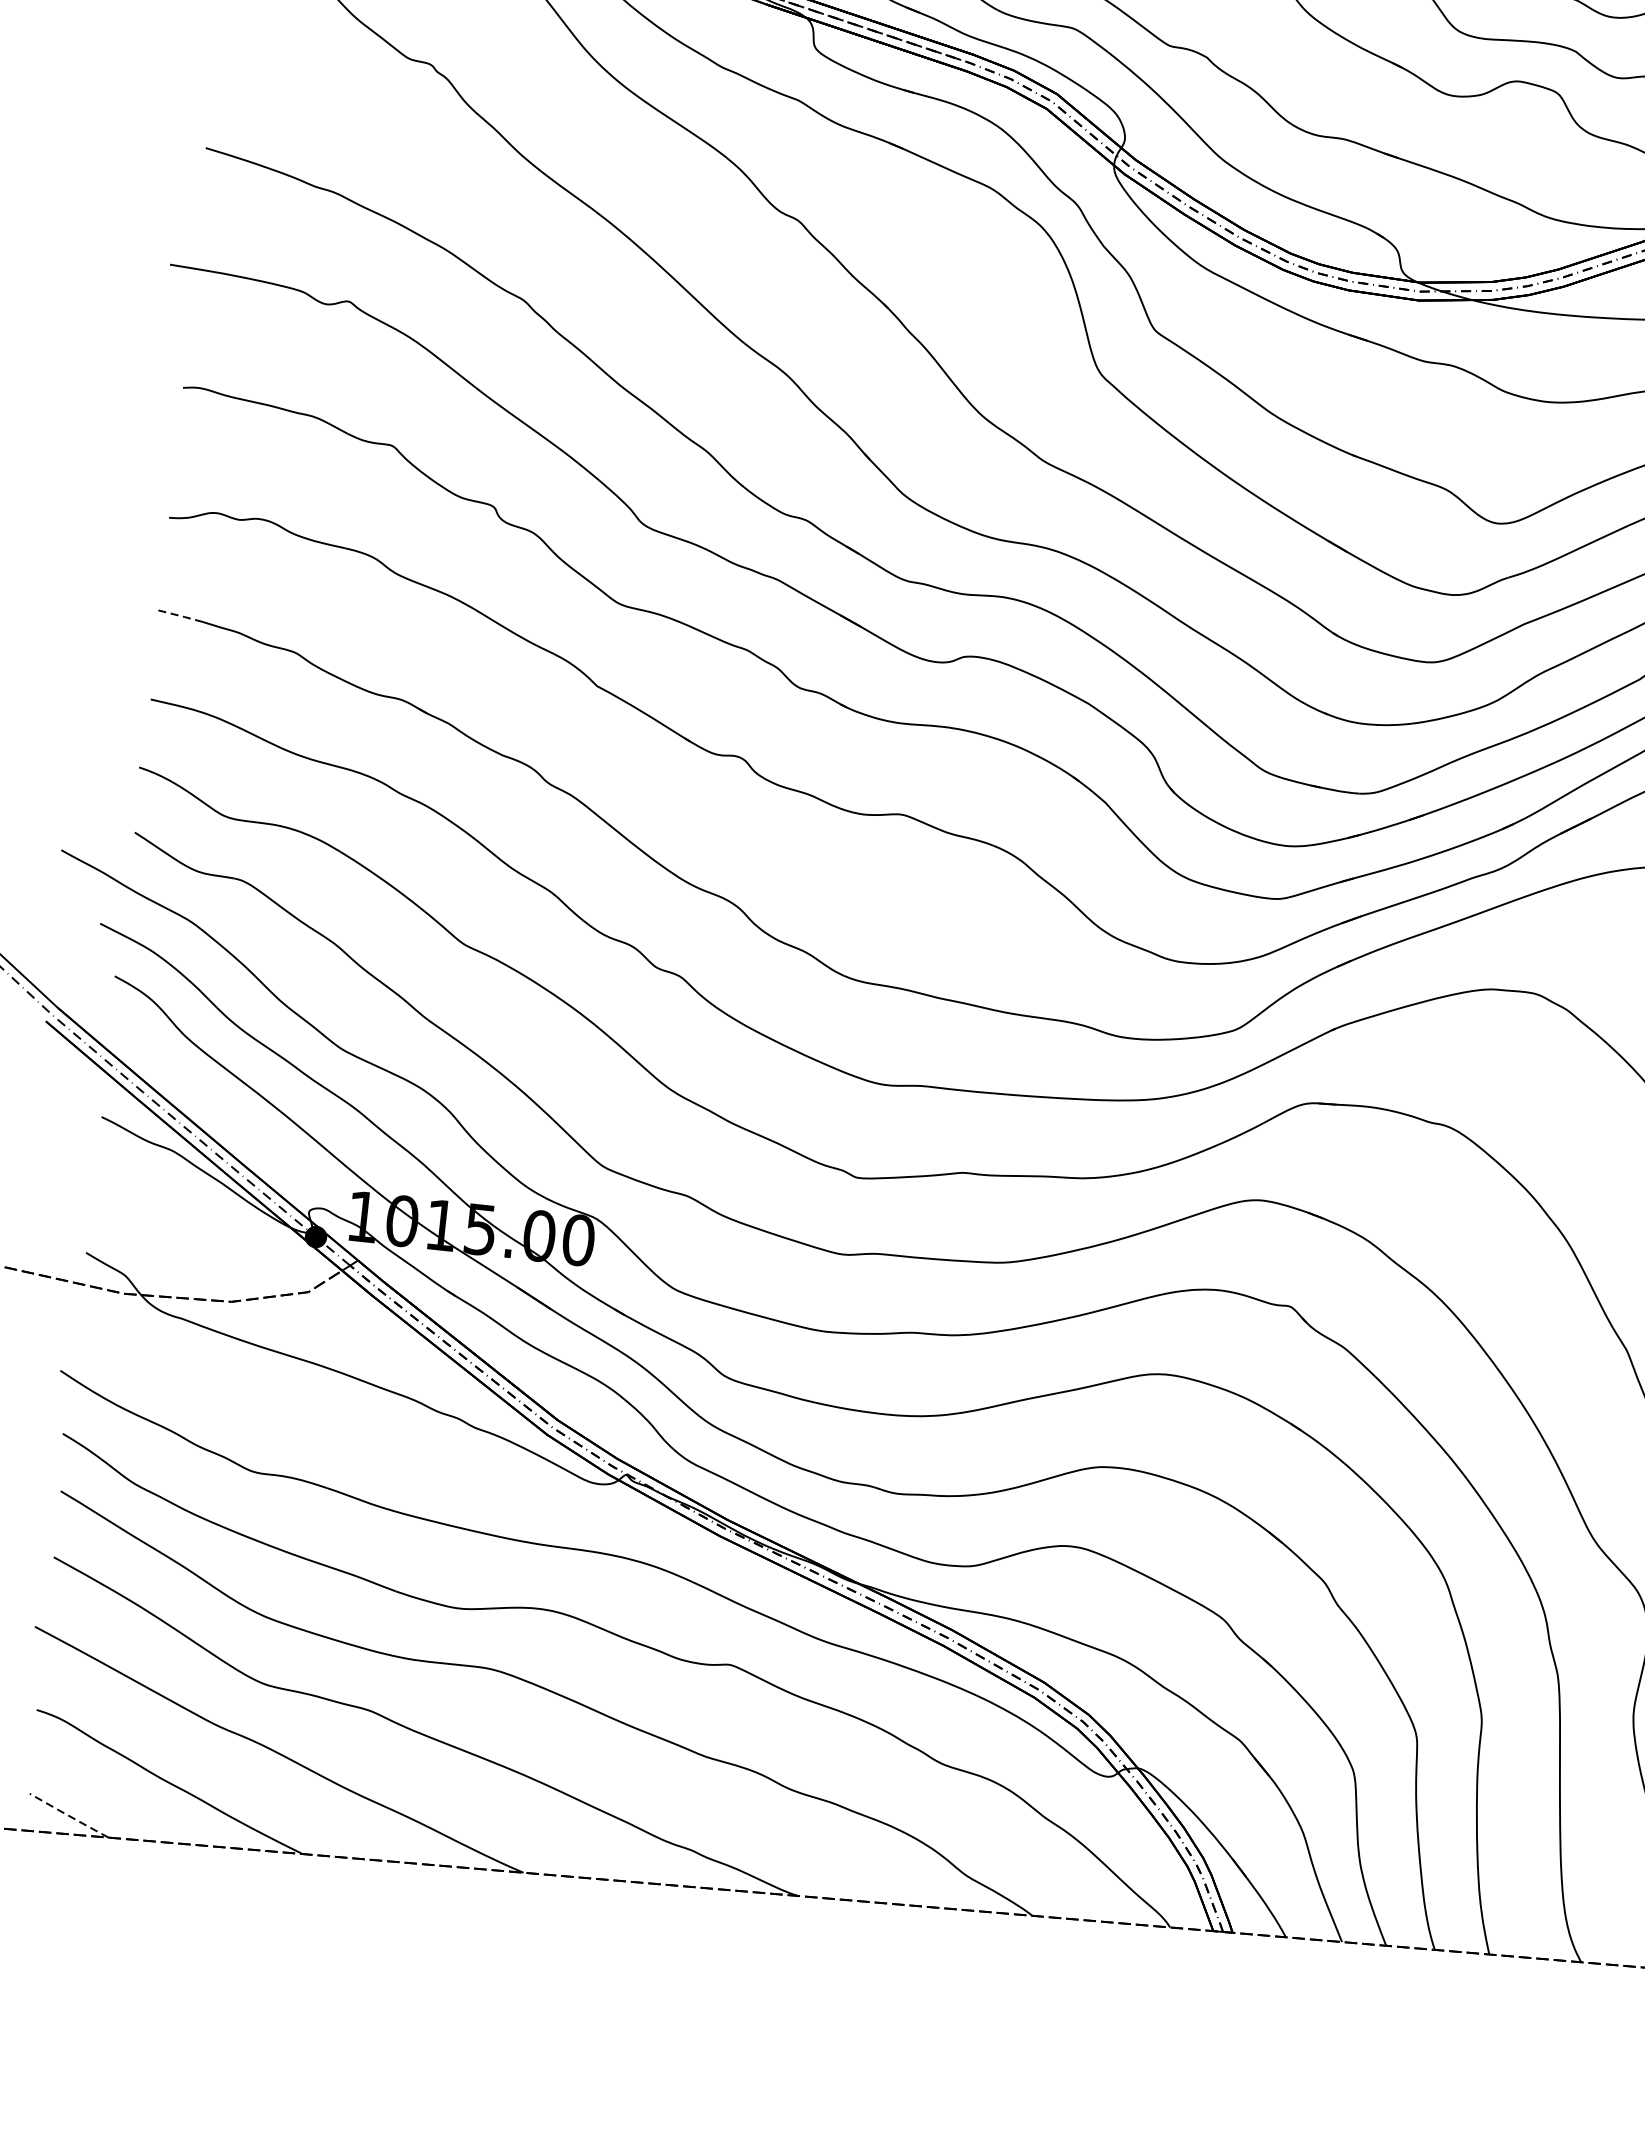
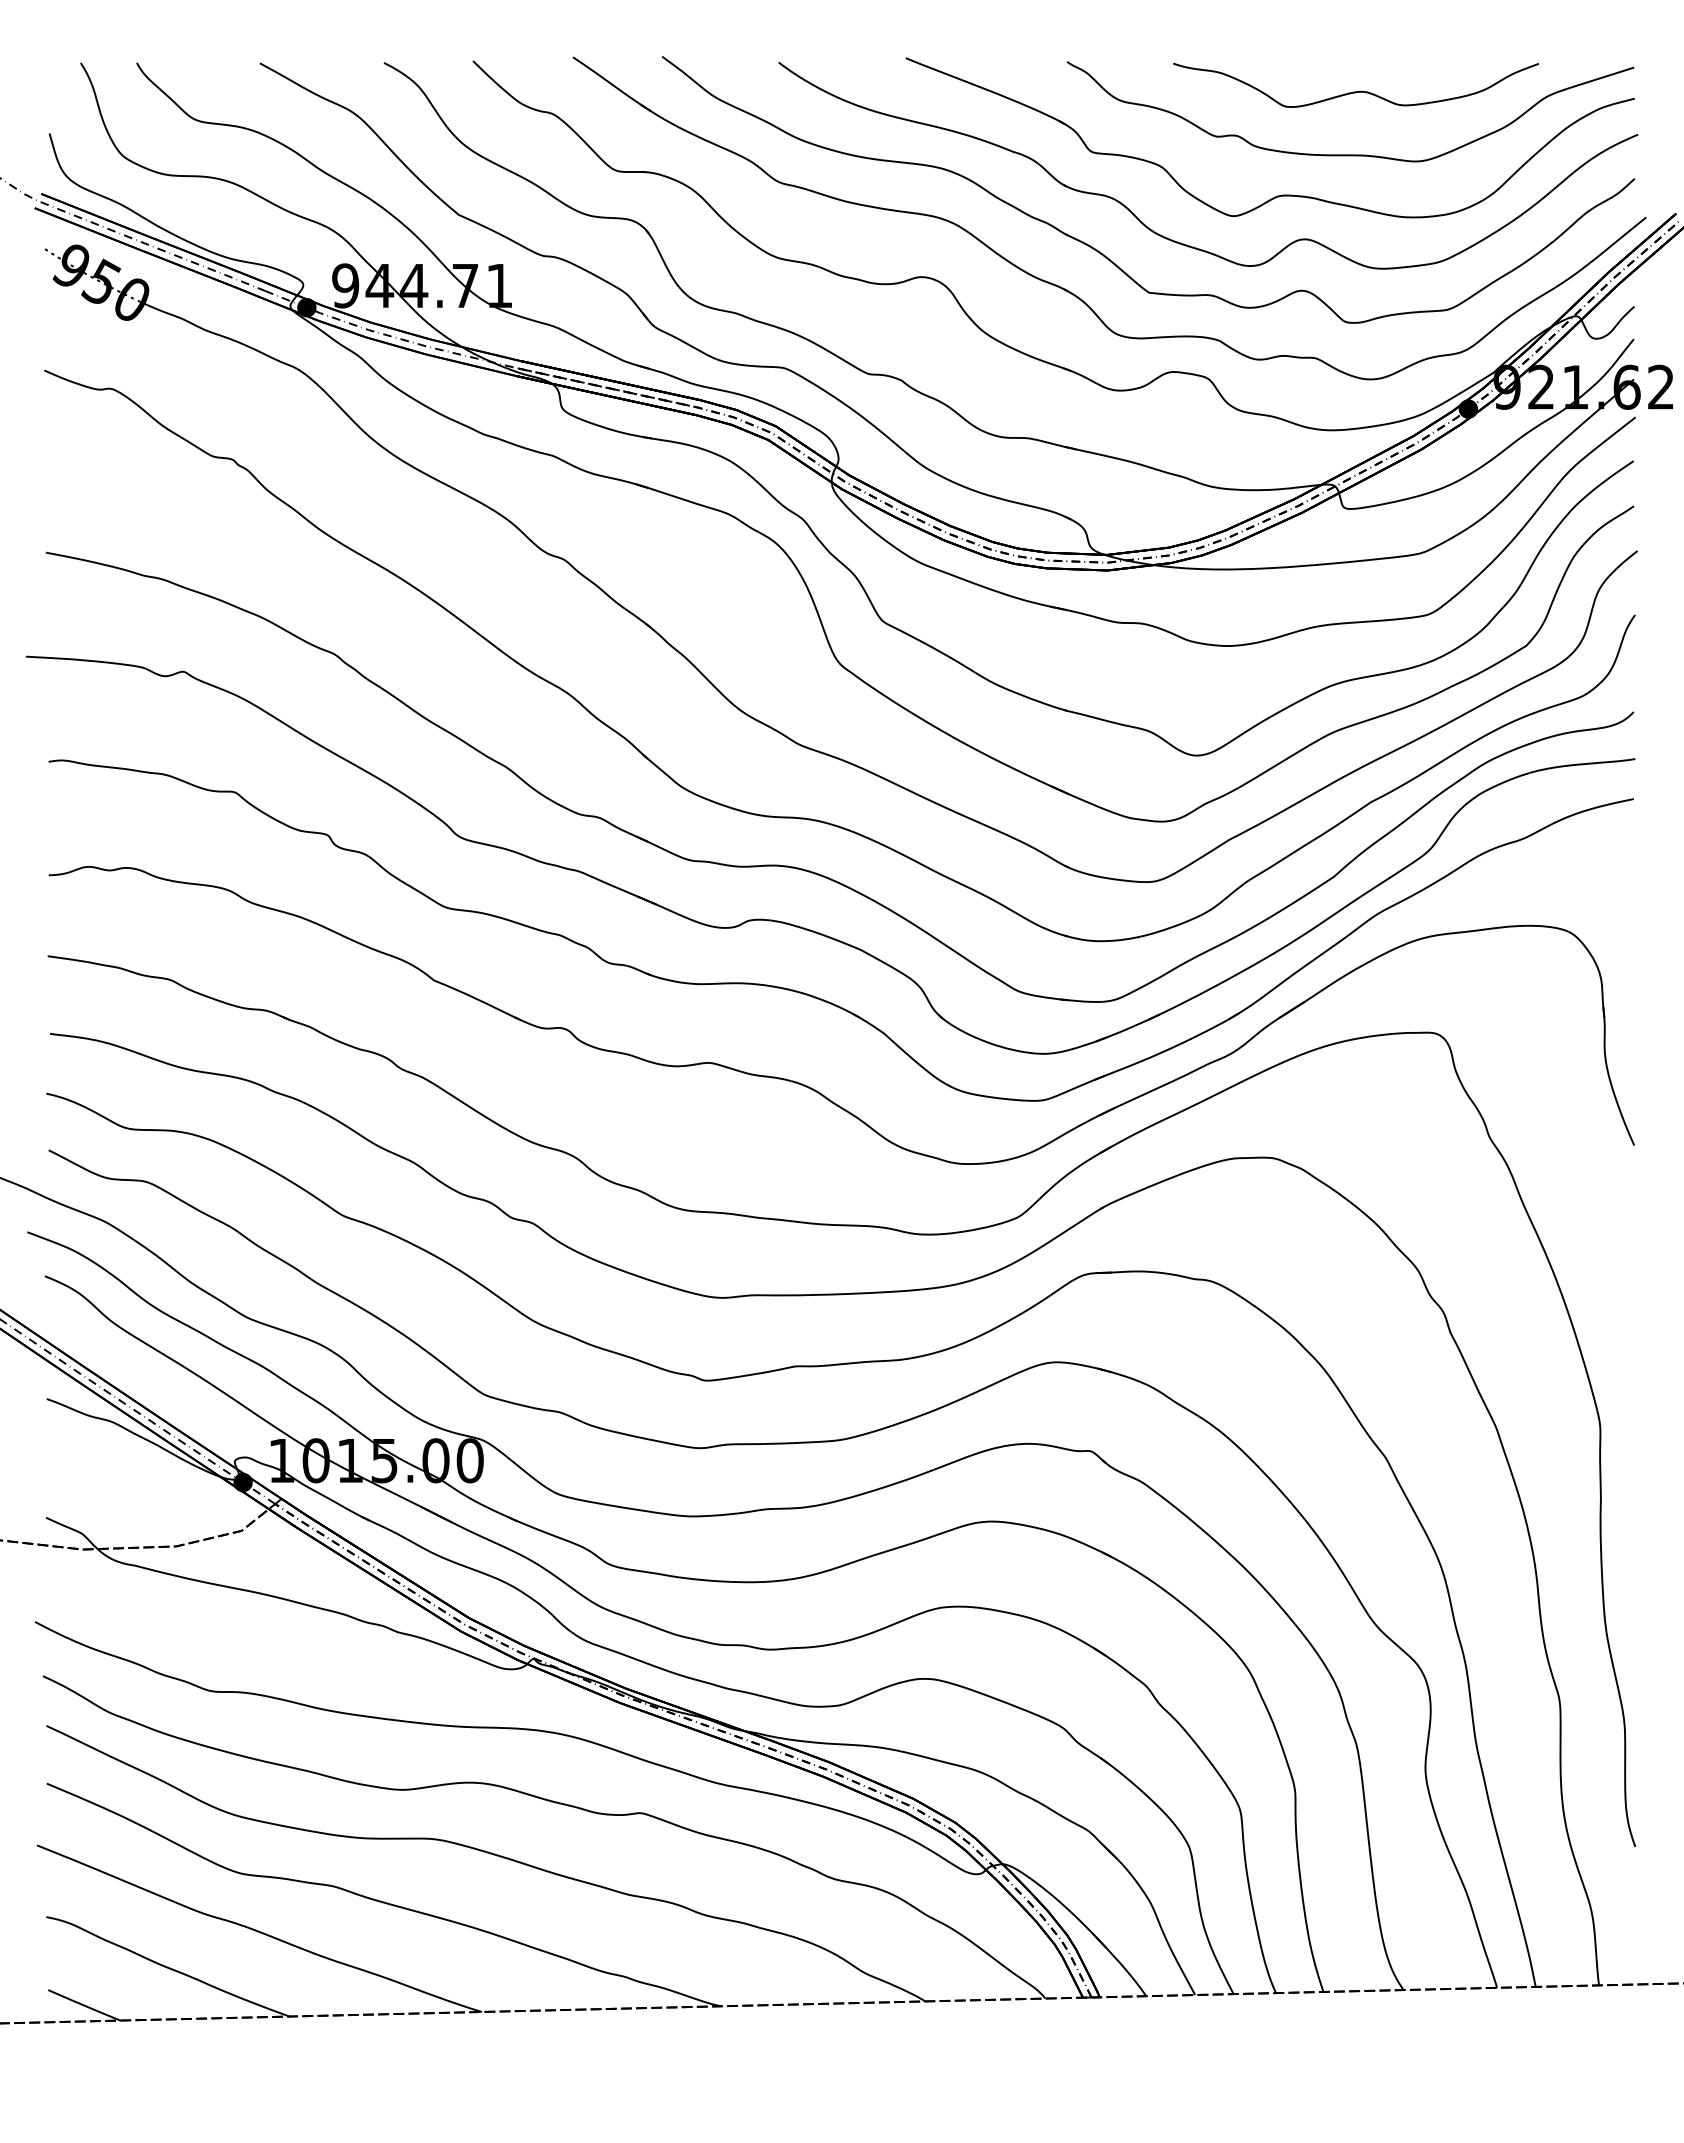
line: (180, 616) -> (67, 959), dashed -> solid
line: (69, 1815) -> (84, 2005), dashed -> solid

